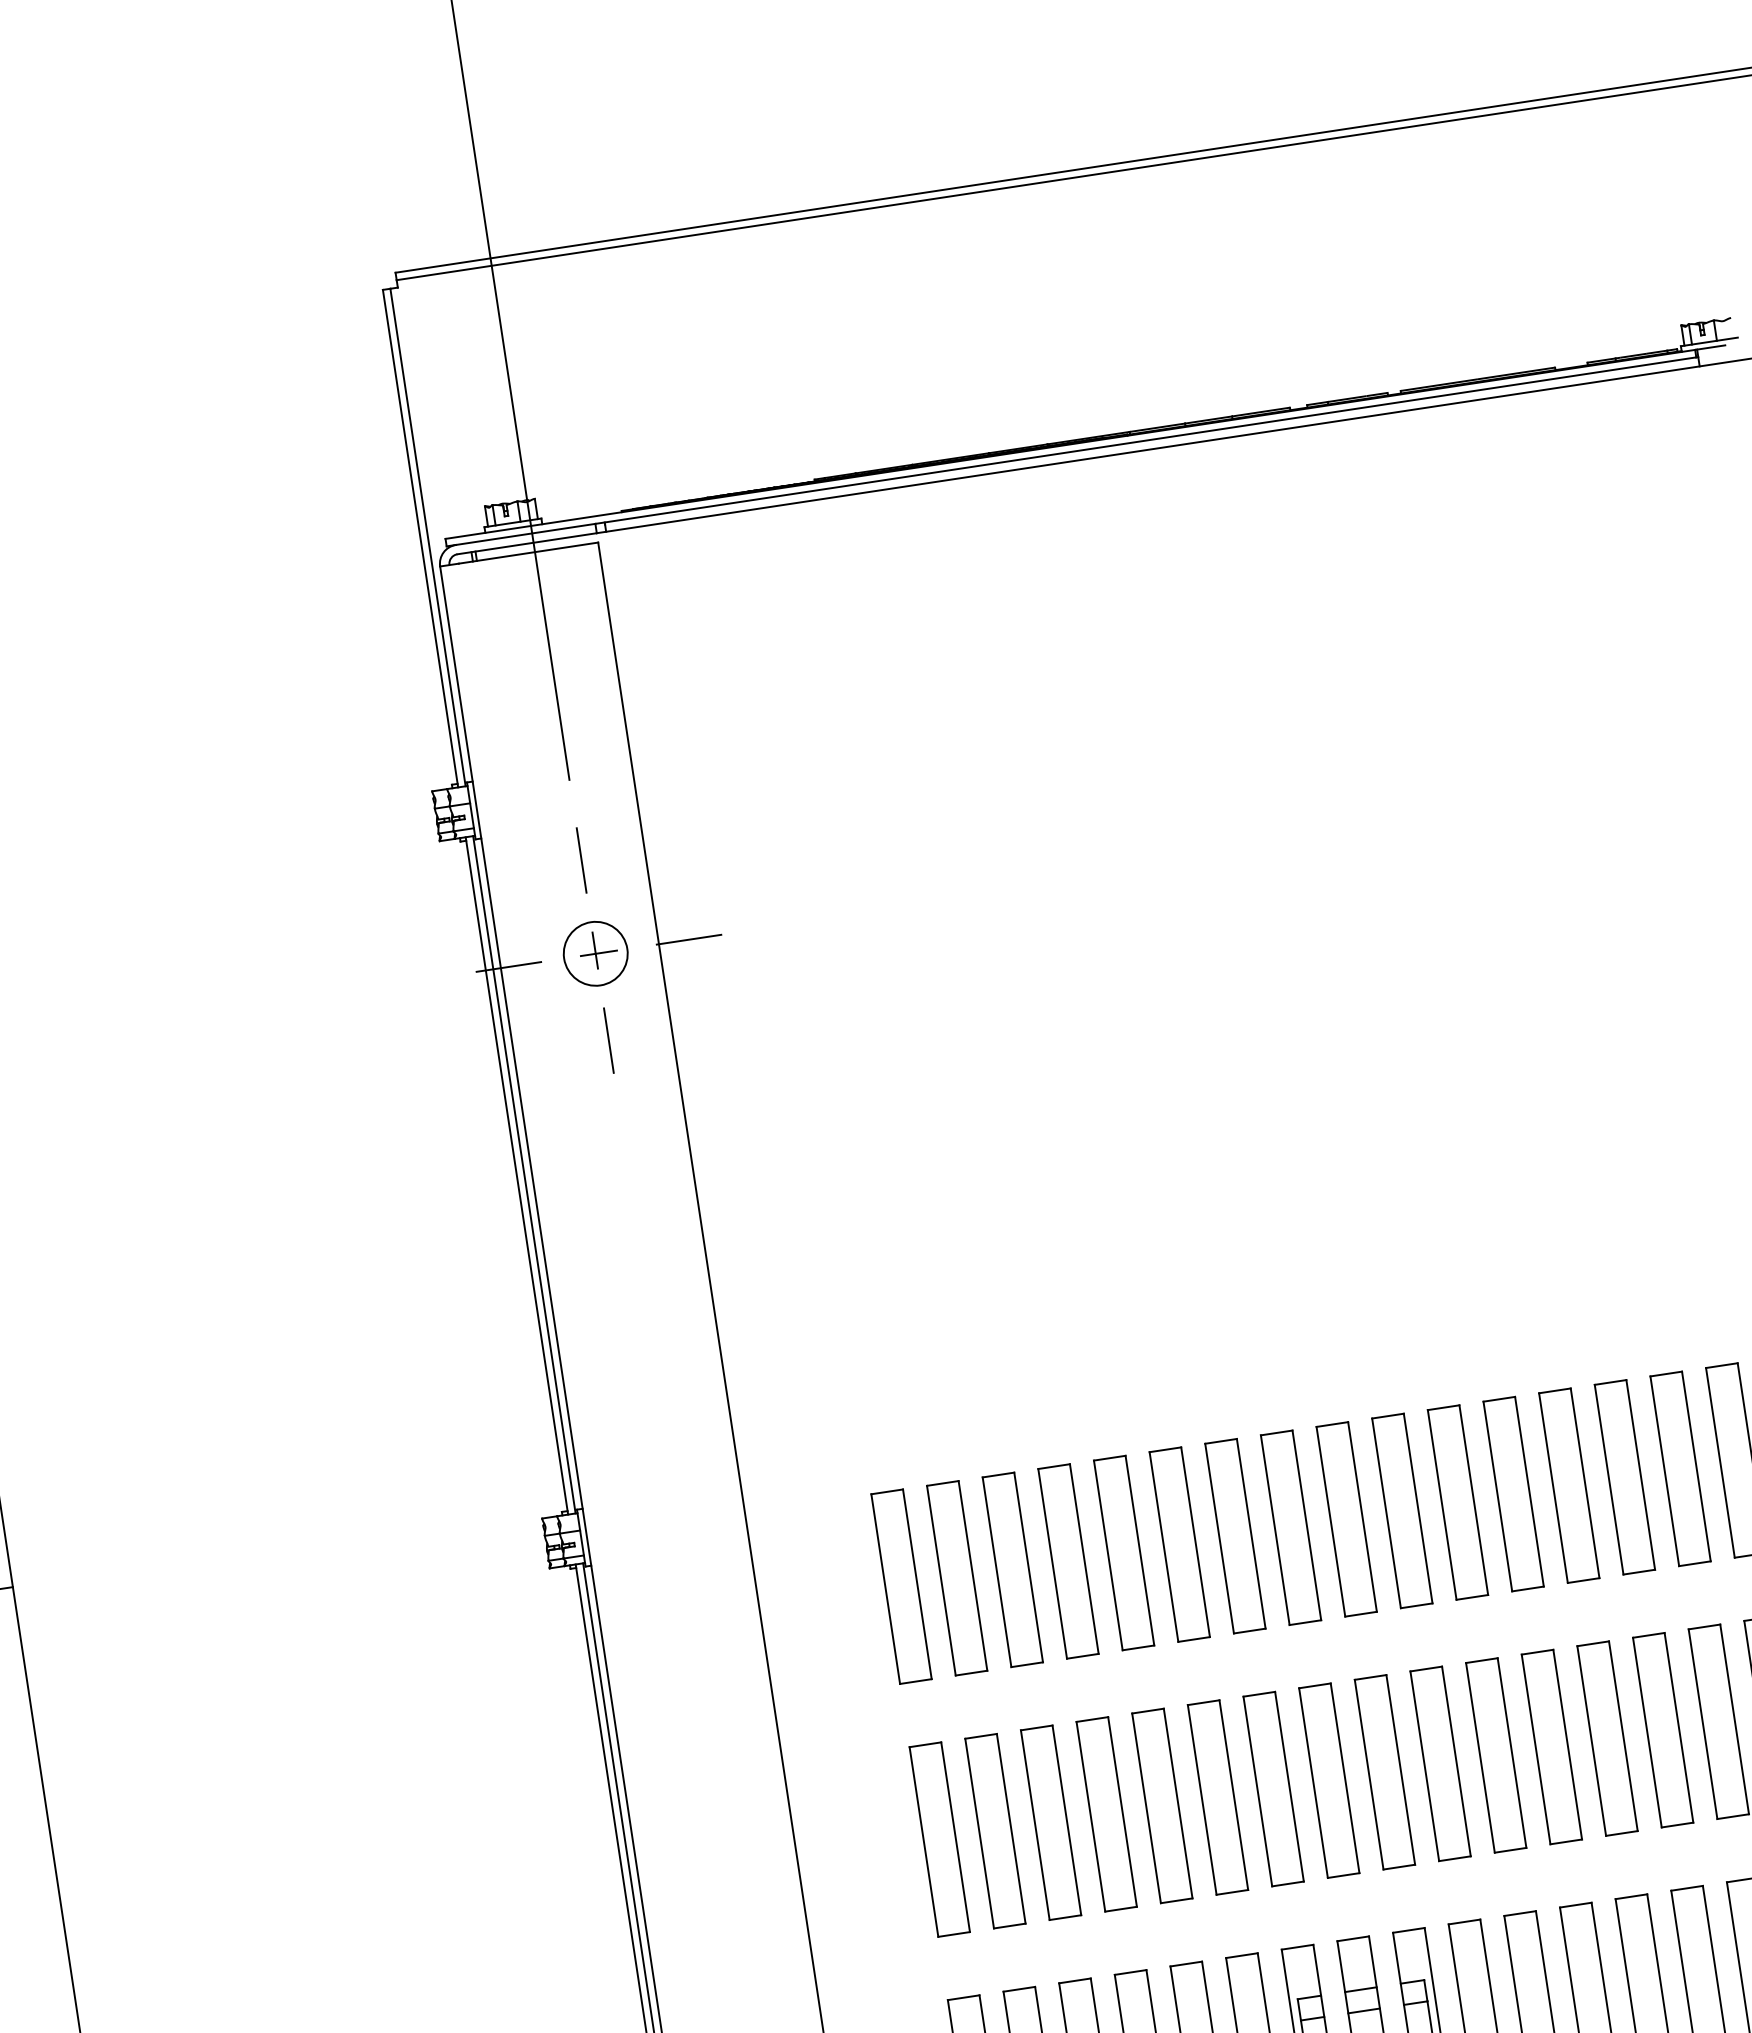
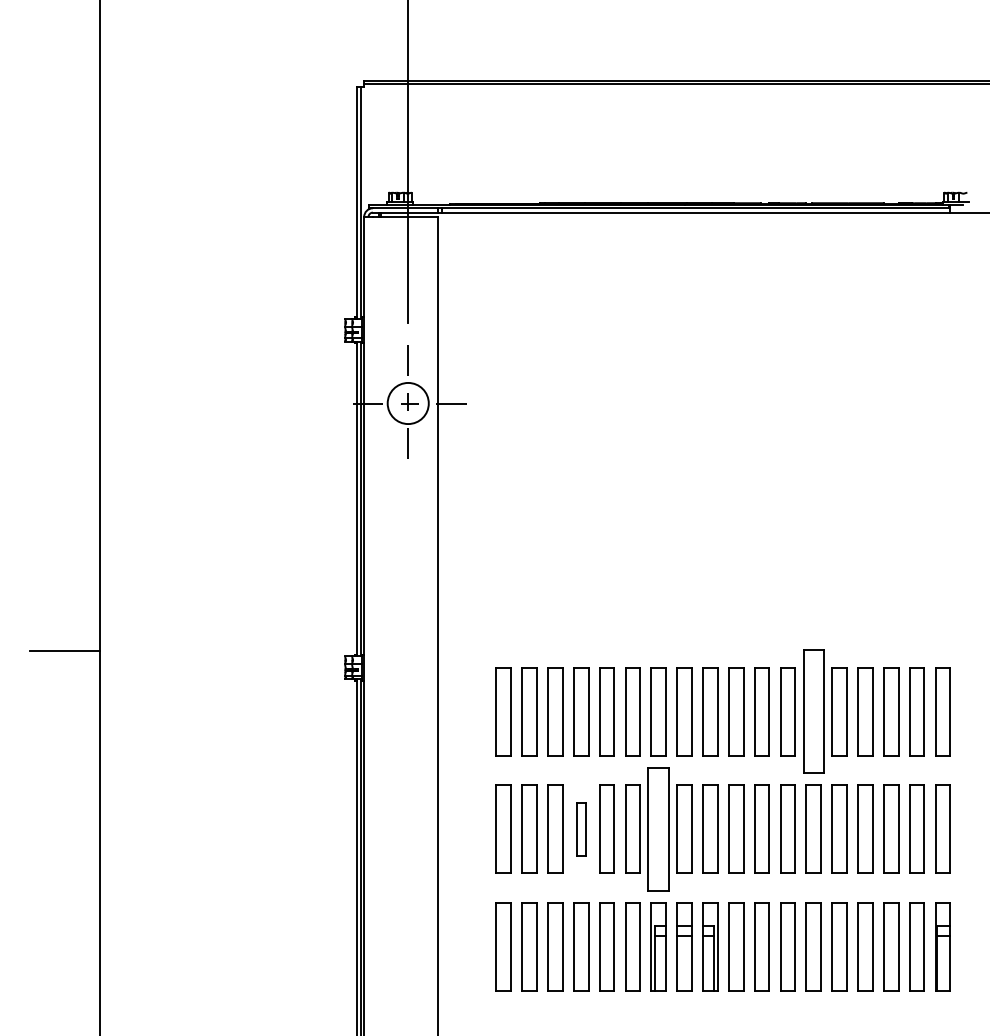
circle: (594, 954) -> (407, 403), size x1.4
part: (1568, 1485) -> (813, 711), size x1.4
part: (1273, 1787) -> (658, 828), size x1.4
part: (1107, 1812) -> (581, 828), size x0.6

